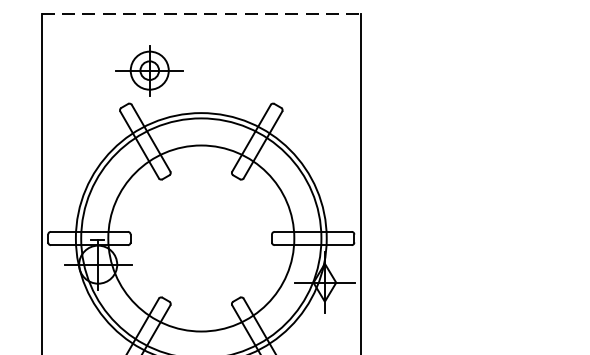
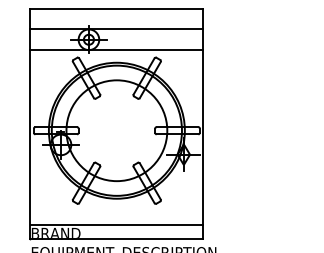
line: (202, 12) -> (117, 8), dashed -> solid
line: (200, 51) -> (116, 29), added
line: (200, 90) -> (116, 50), added

